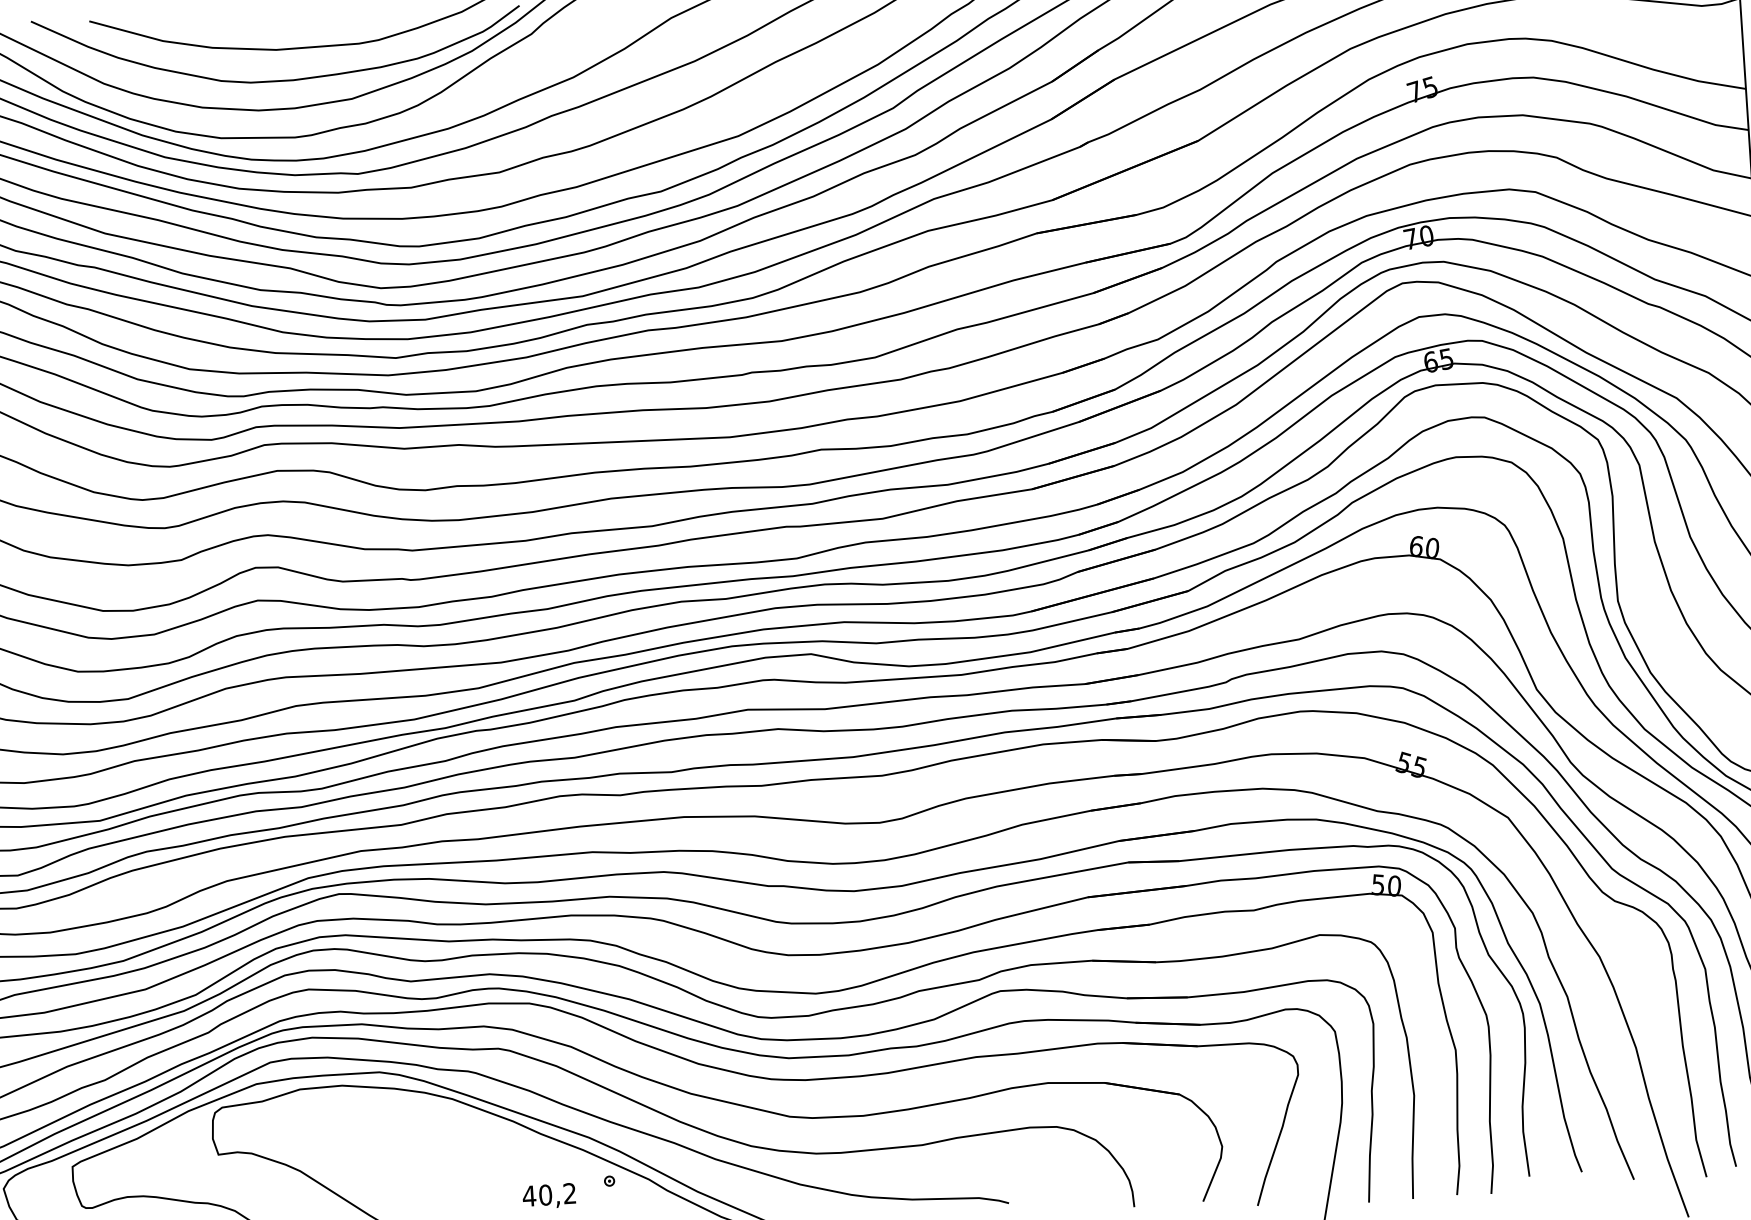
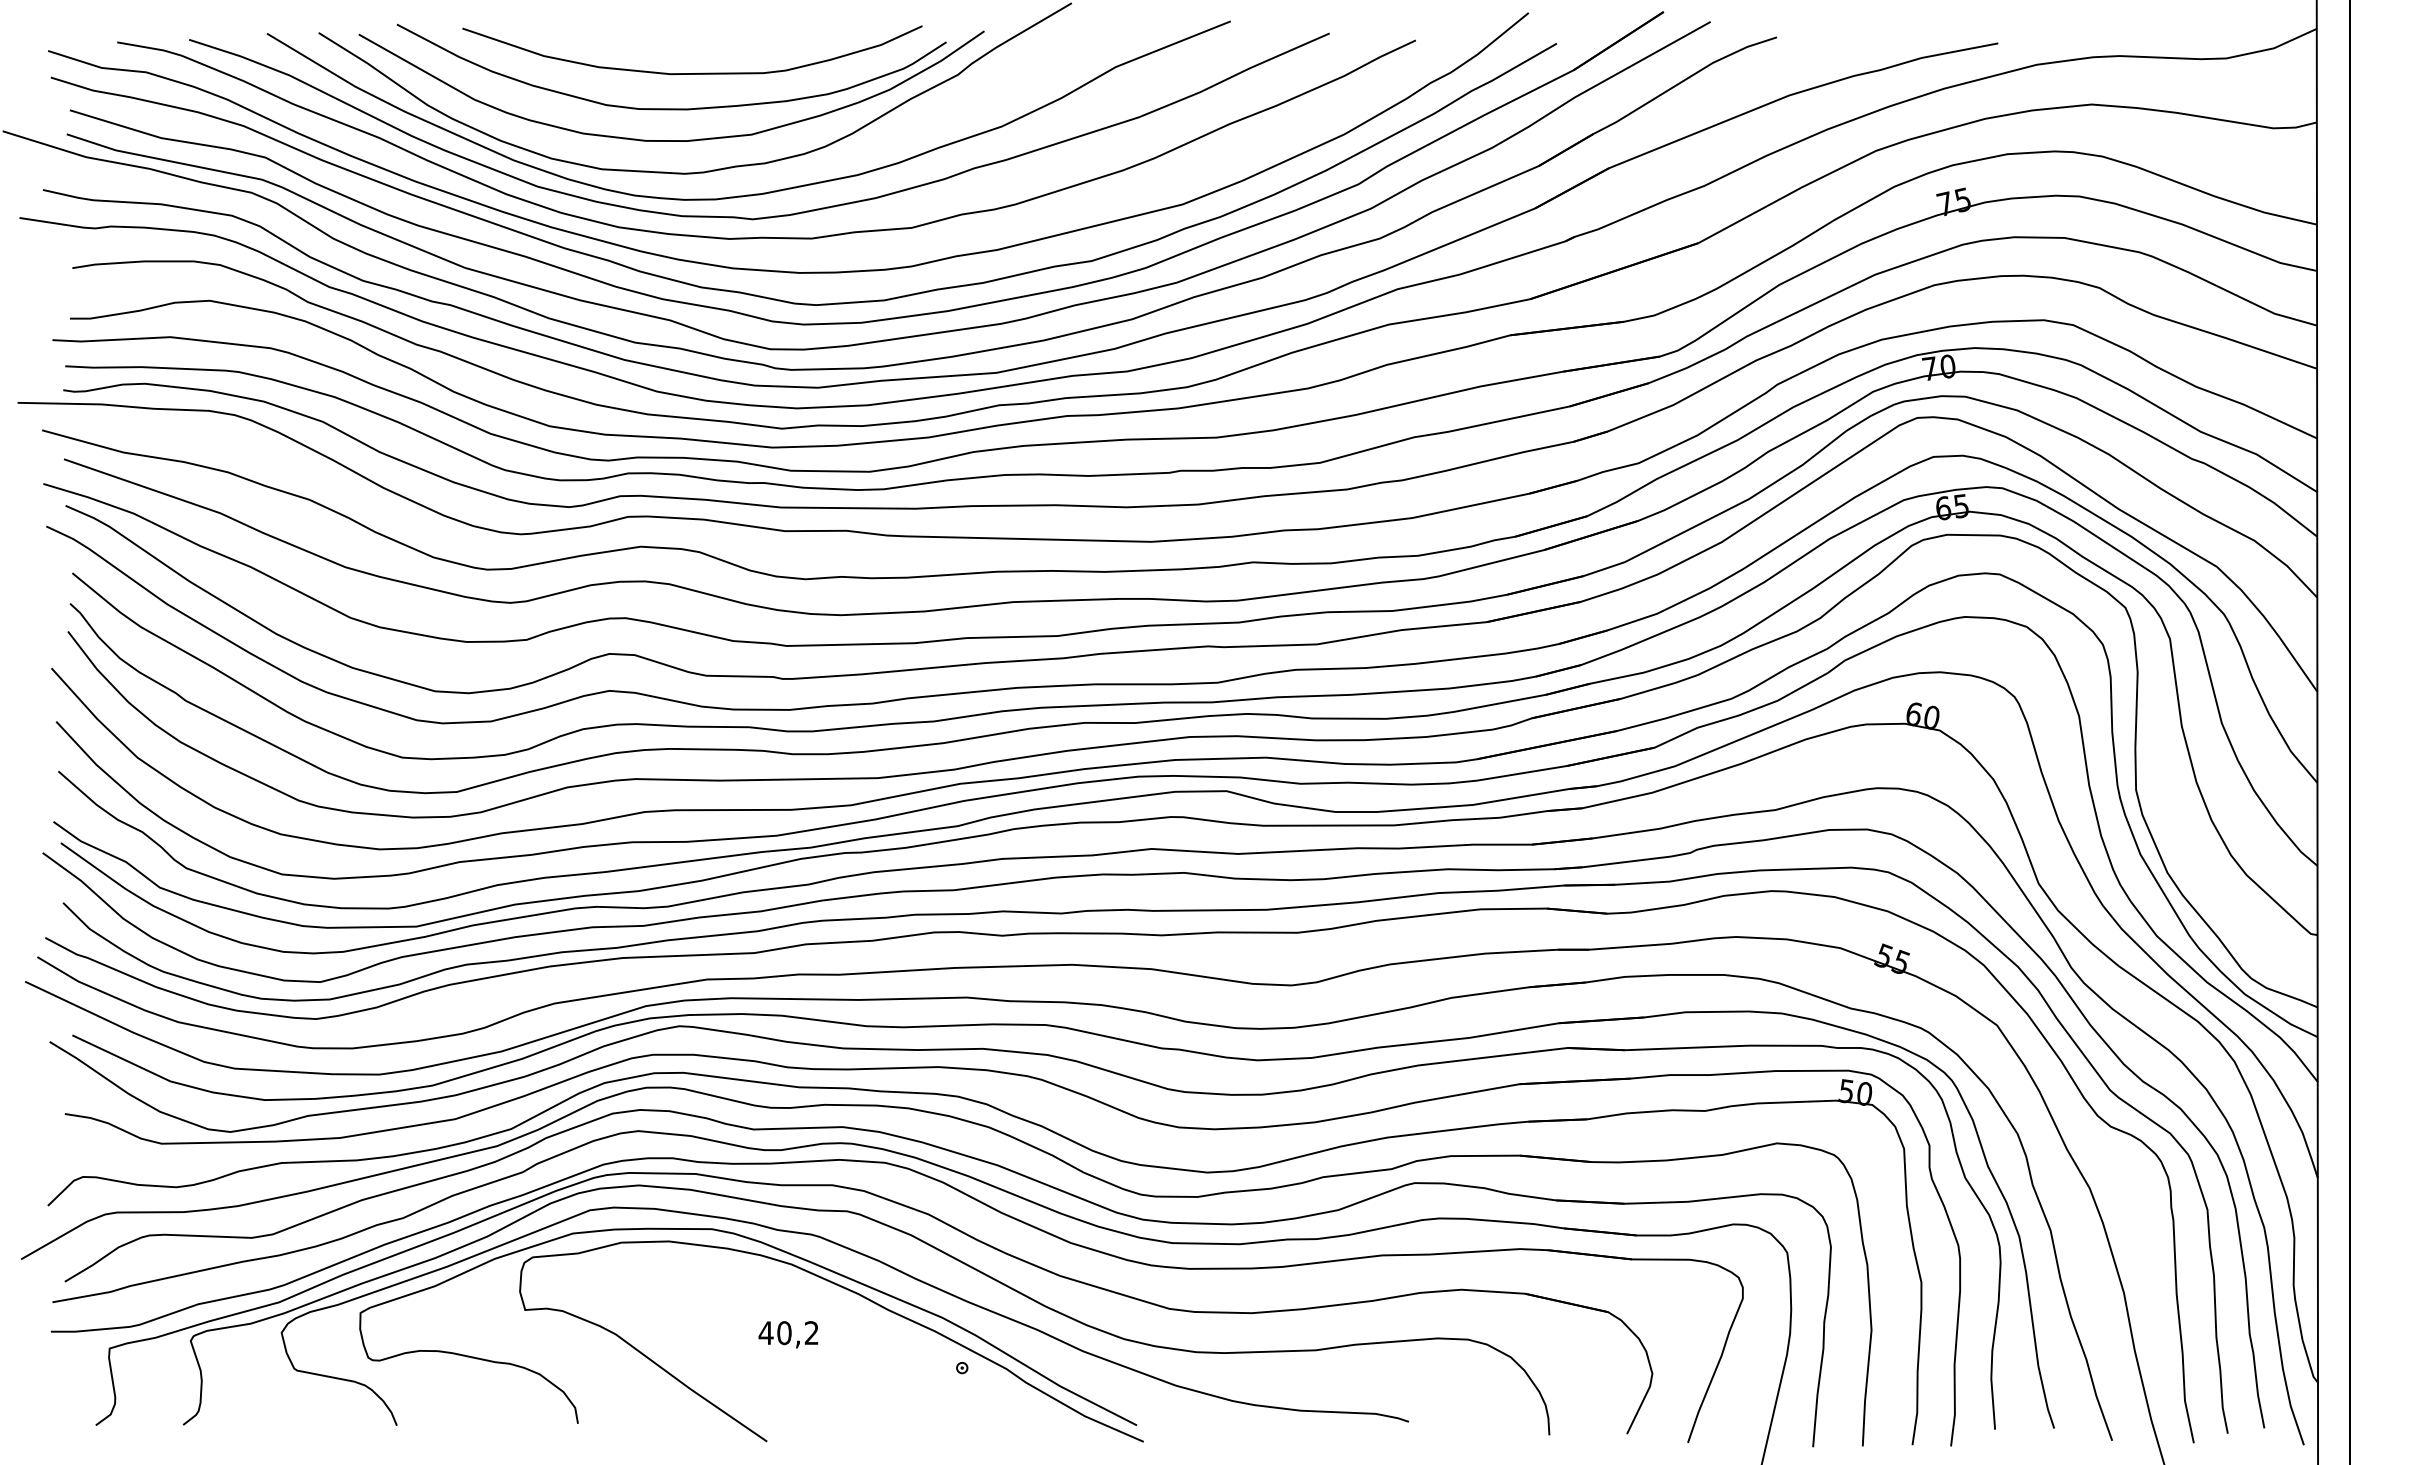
text: (549, 1196) -> (788, 1334), moved

